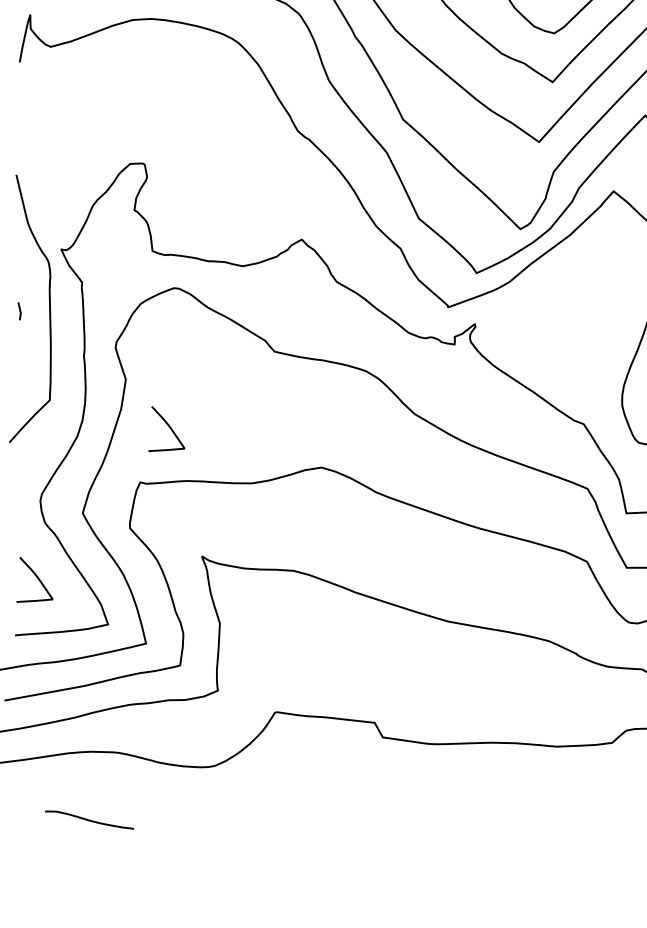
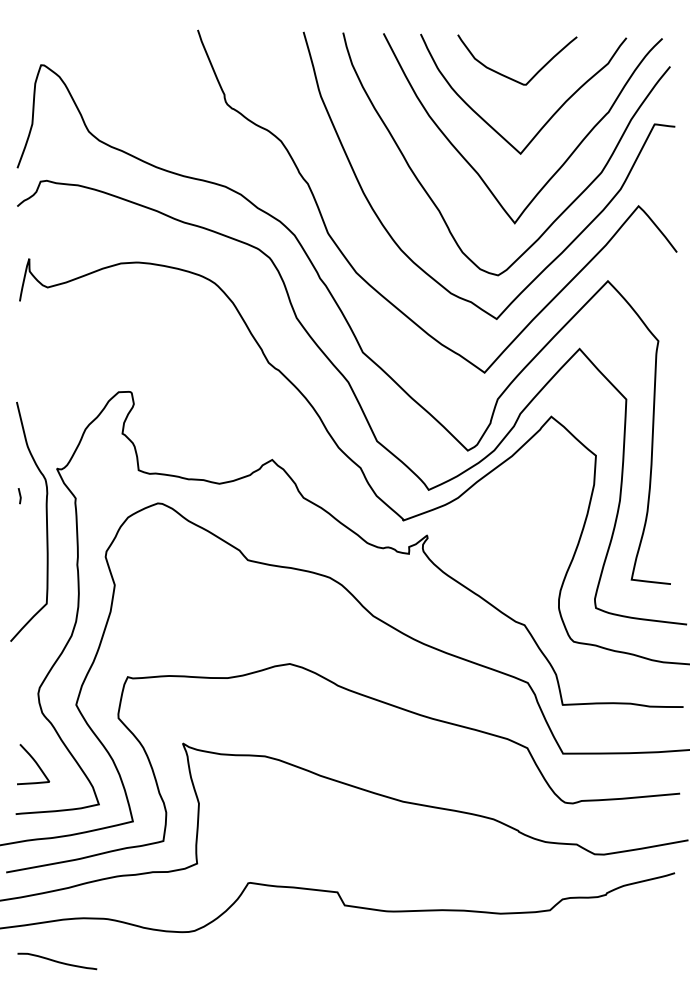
line: (19, 311) -> (19, 496), moved
curve: (167, 426) -> (152, 627), removed
curve: (89, 820) -> (57, 961), moved

